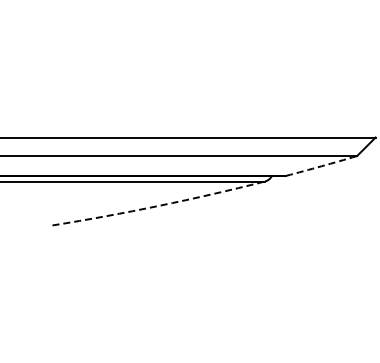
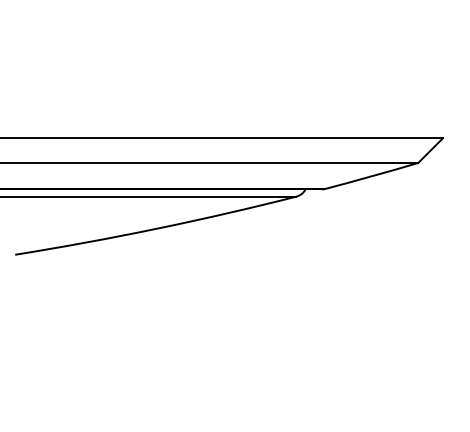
arc: (321, 166) -> (371, 176), dashed -> solid
arc: (159, 205) -> (156, 228), dashed -> solid

